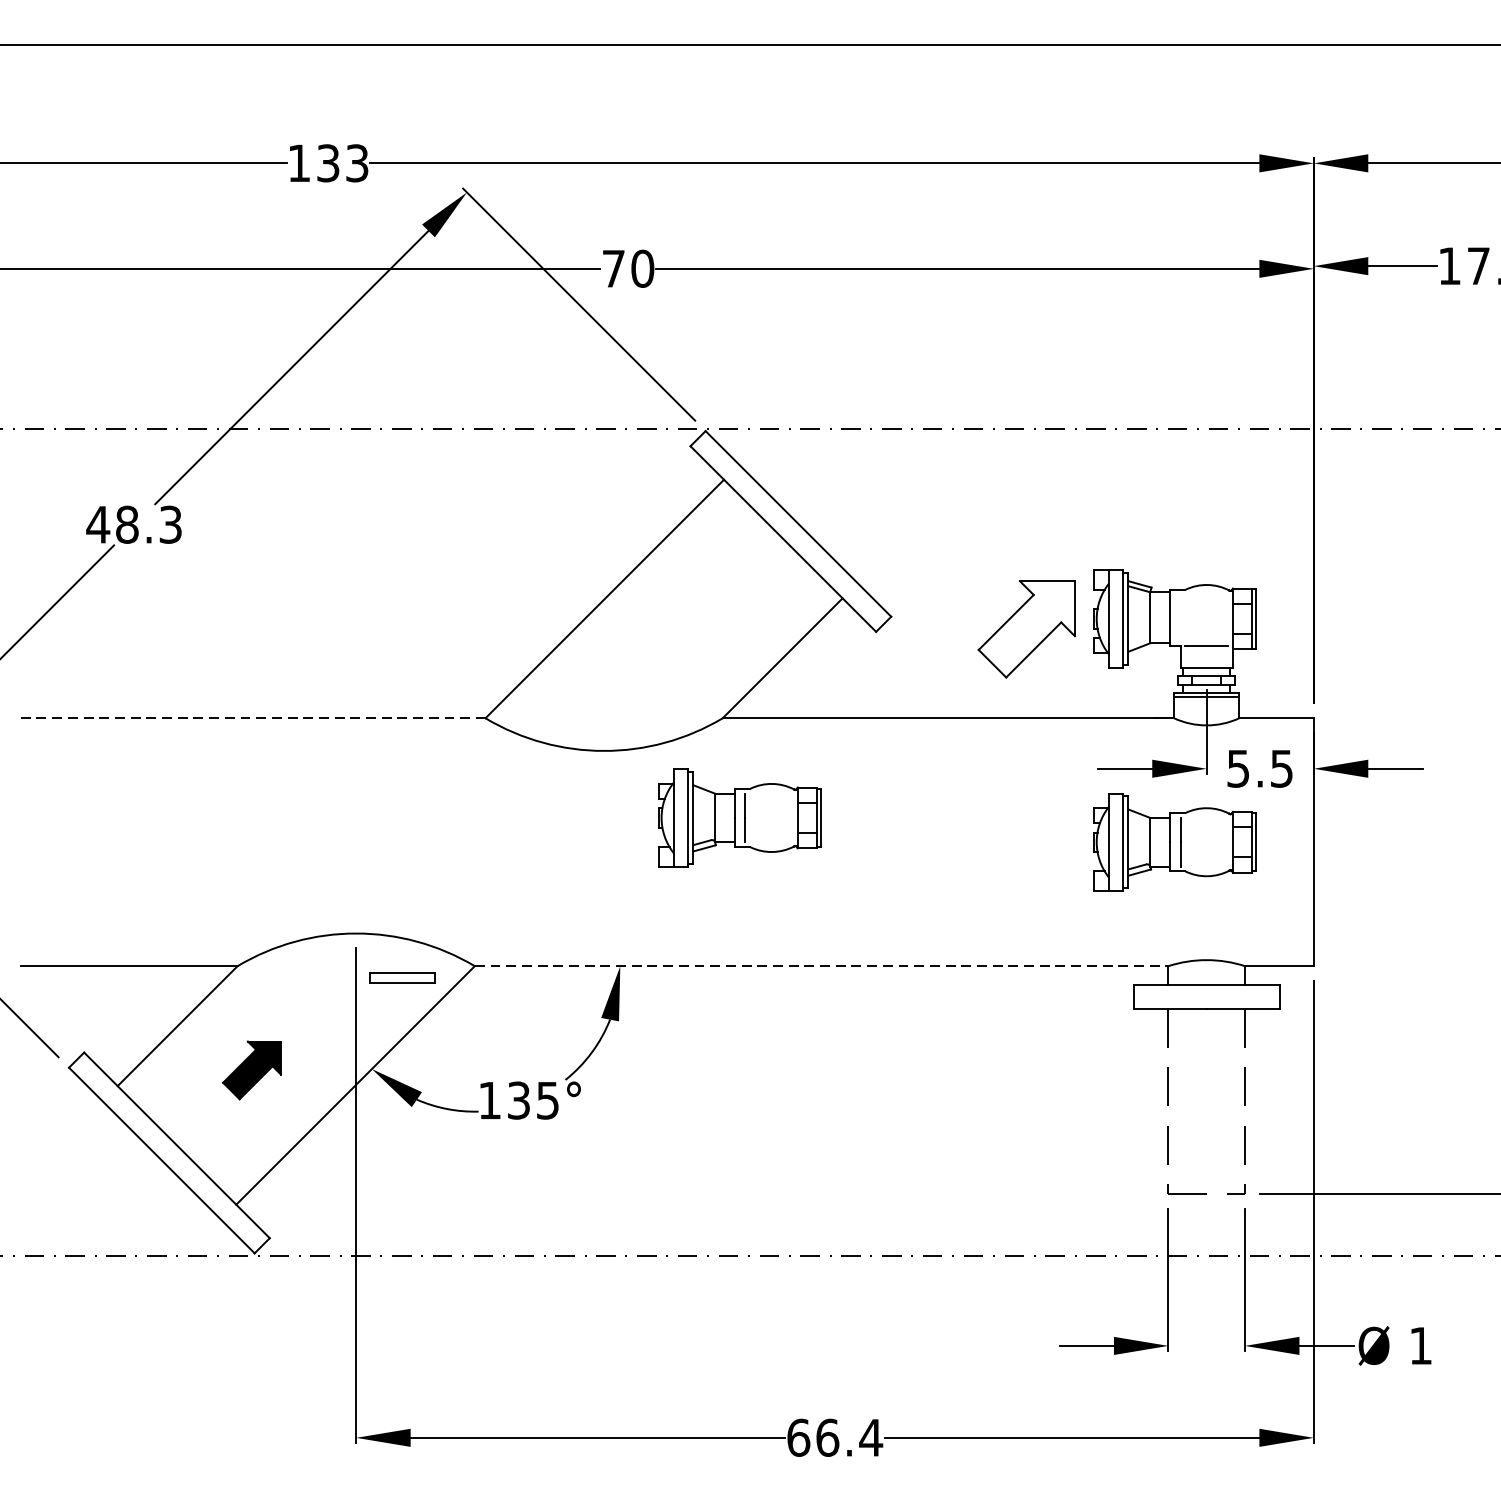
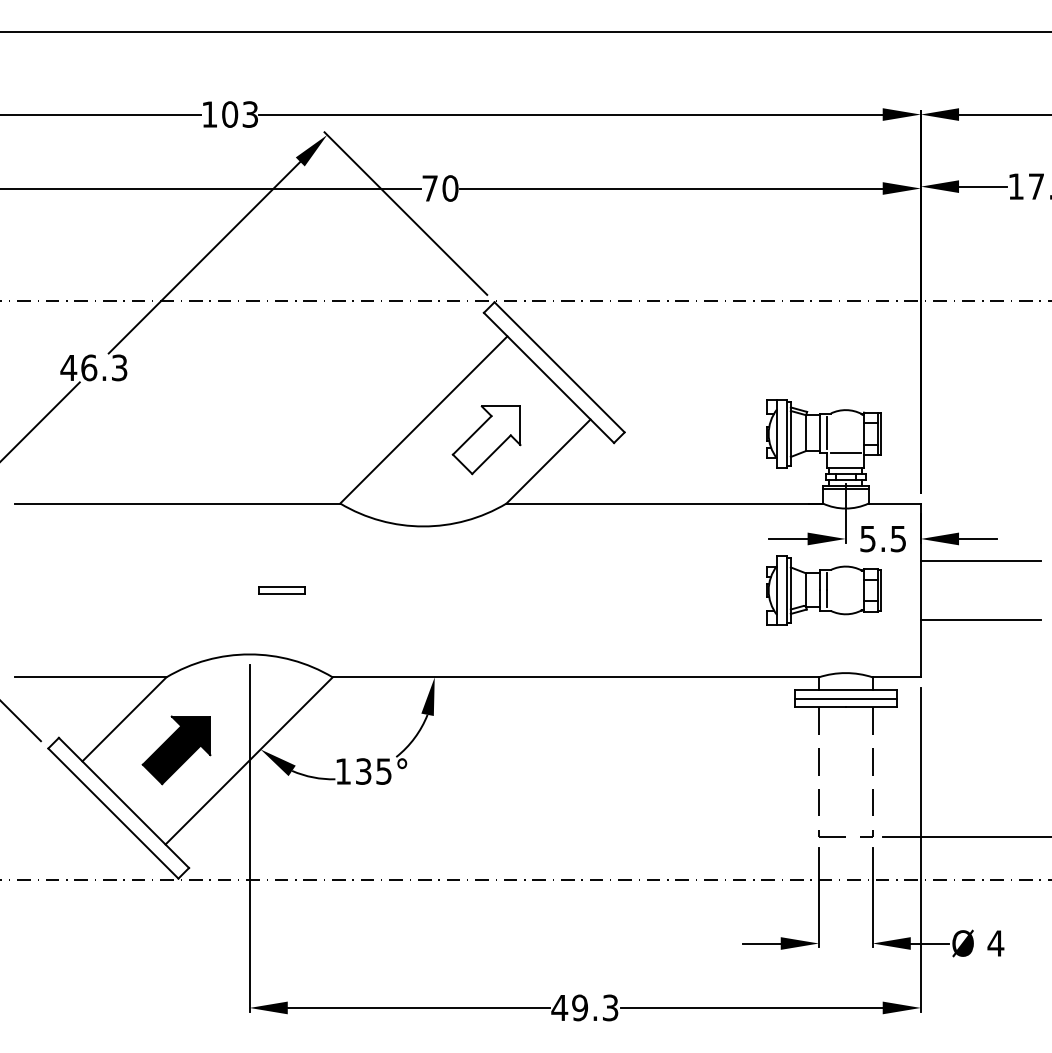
text: (328, 163) -> (230, 114), 133 -> 103
text: (127, 524) -> (89, 367), 48.3 -> 46.3
line: (1180, 616) -> (827, 432), added
part: (1026, 629) -> (486, 440), moved
line: (253, 718) -> (177, 503), dashed -> solid
line: (1398, 799) -> (980, 560), added
part: (739, 818) -> (518, 573), removed
line: (1398, 883) -> (980, 619), added
line: (822, 966) -> (576, 677), dashed -> solid
part: (401, 977) -> (281, 590), moved
line: (1206, 996) -> (845, 698), added
part: (251, 1070) -> (176, 750), size x1.67
text: (1420, 1345) -> (995, 943), 1 -> 4
text: (833, 1437) -> (584, 1007), 66.4 -> 49.3

